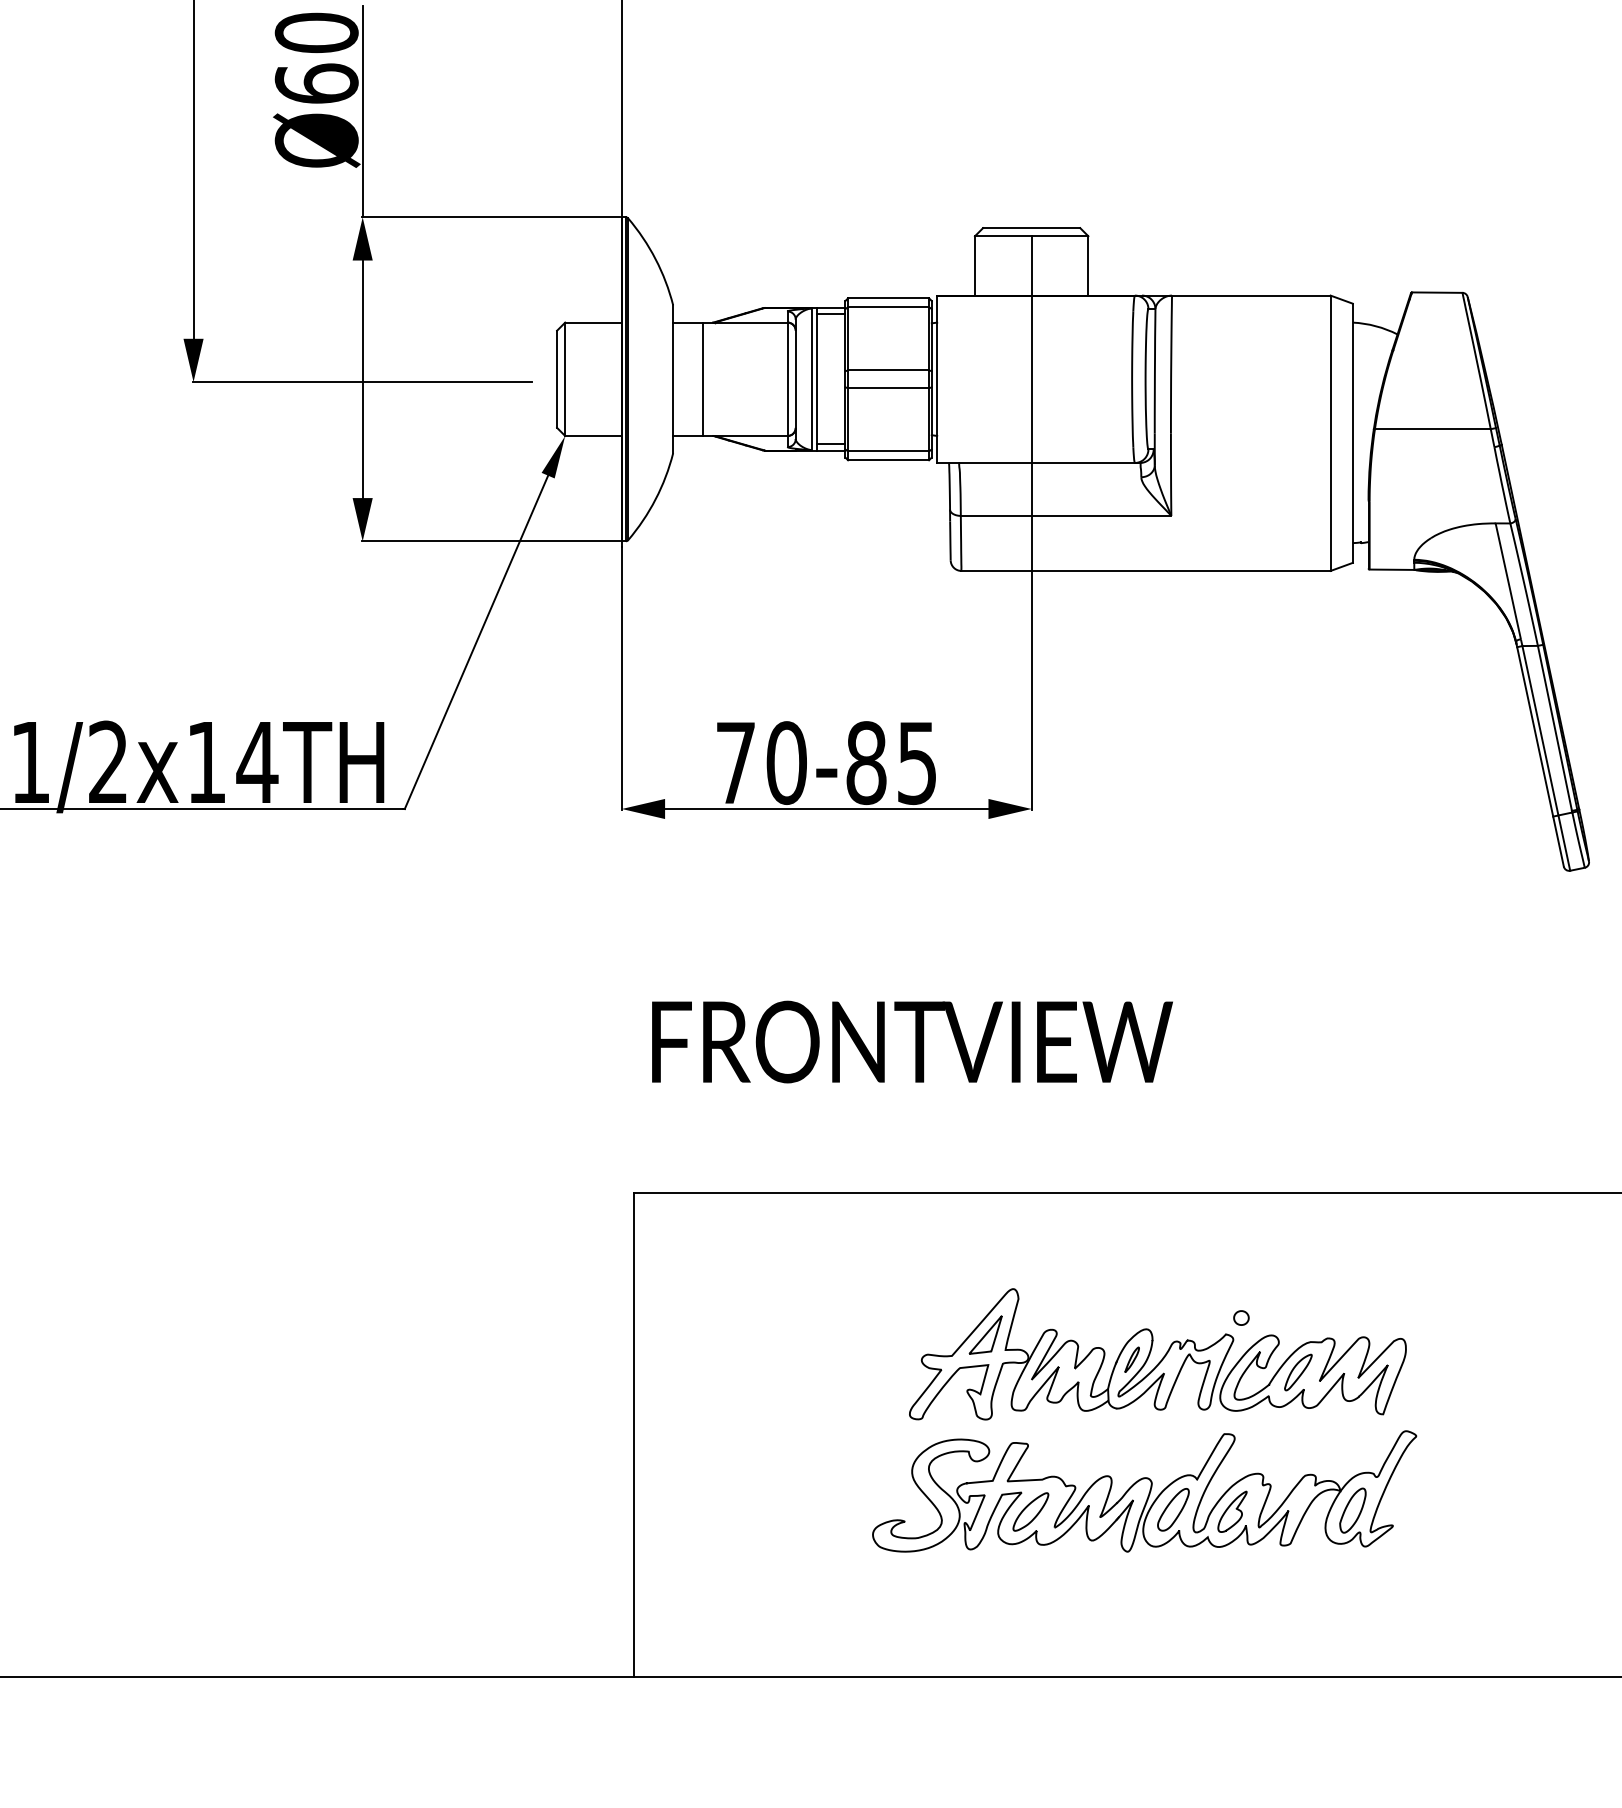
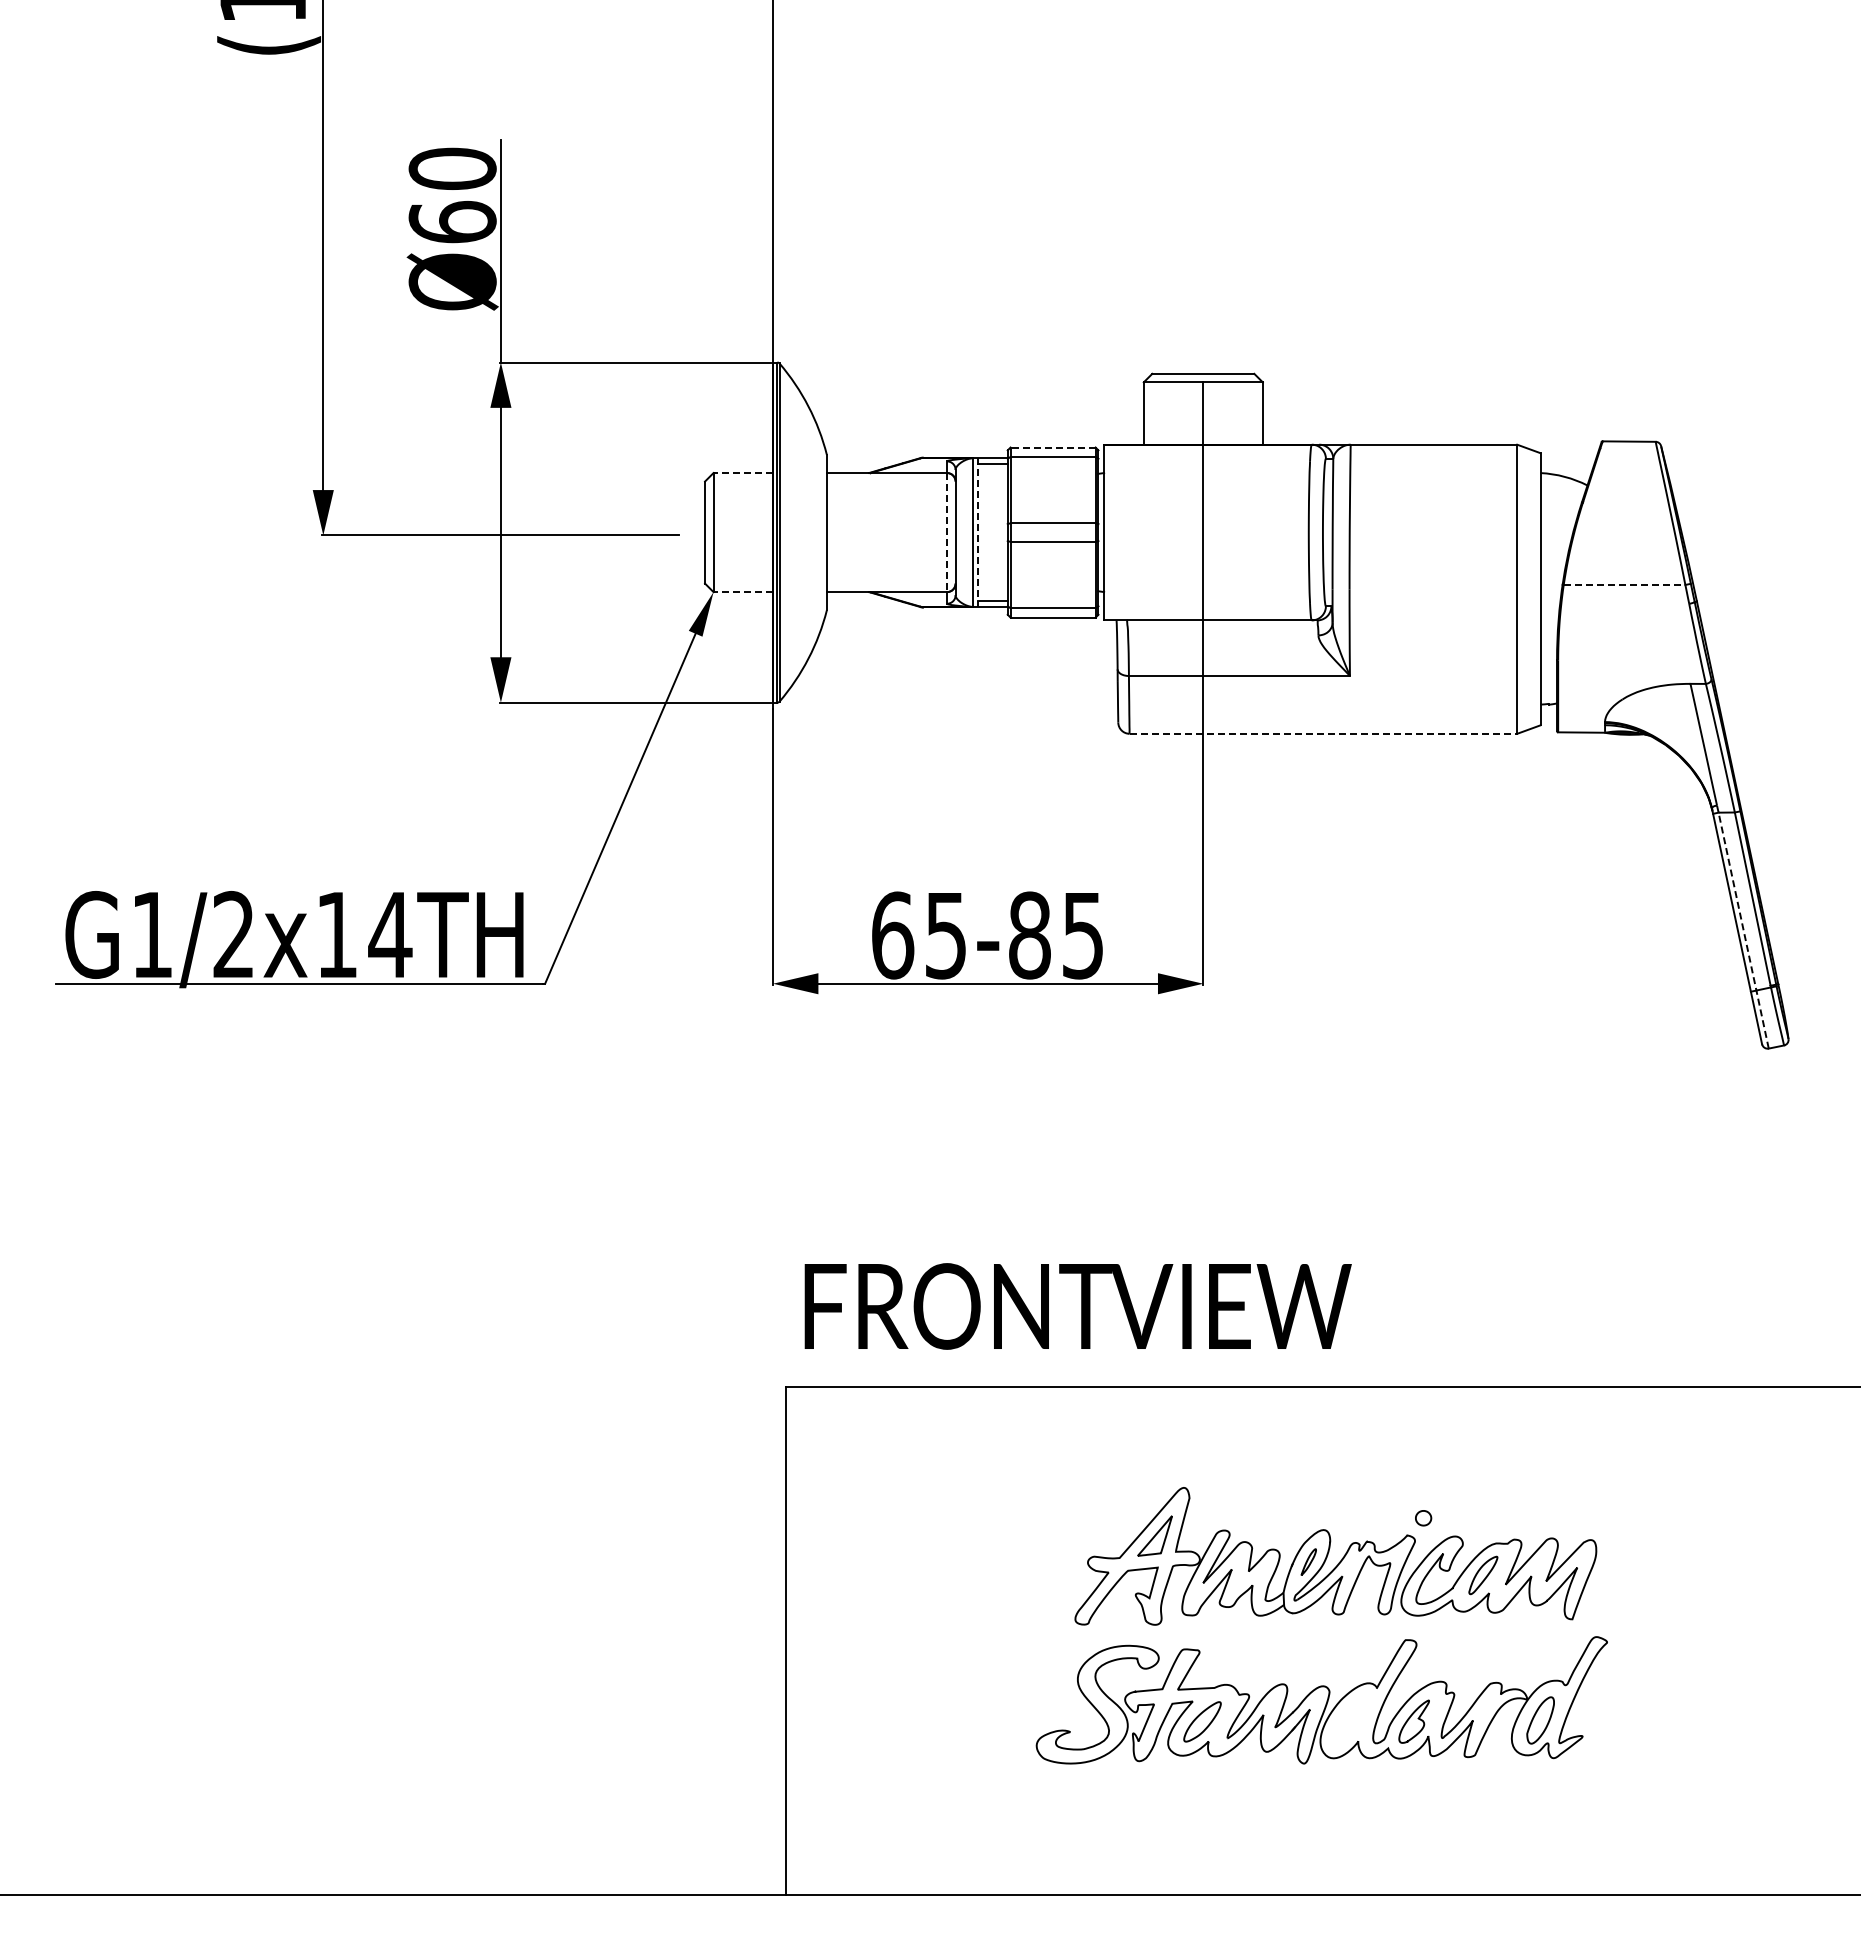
line: (888, 298) -> (1053, 447), solid -> dashed
line: (593, 323) -> (743, 473), solid -> dashed
line: (703, 379) -> (858, 532), removed
line: (788, 379) -> (947, 532), solid -> dashed
line: (817, 379) -> (978, 532), solid -> dashed
line: (1432, 428) -> (1624, 584), solid -> dashed
line: (593, 436) -> (743, 592), solid -> dashed
line: (1146, 570) -> (1323, 733), solid -> dashed
line: (1546, 758) -> (1743, 930), solid -> dashed
text: (761, 763) -> (919, 935), 70-85 -> 65-85
text: (911, 1042) -> (1077, 1306), moved
part: (1173, 1509) -> (1352, 1719), removed

